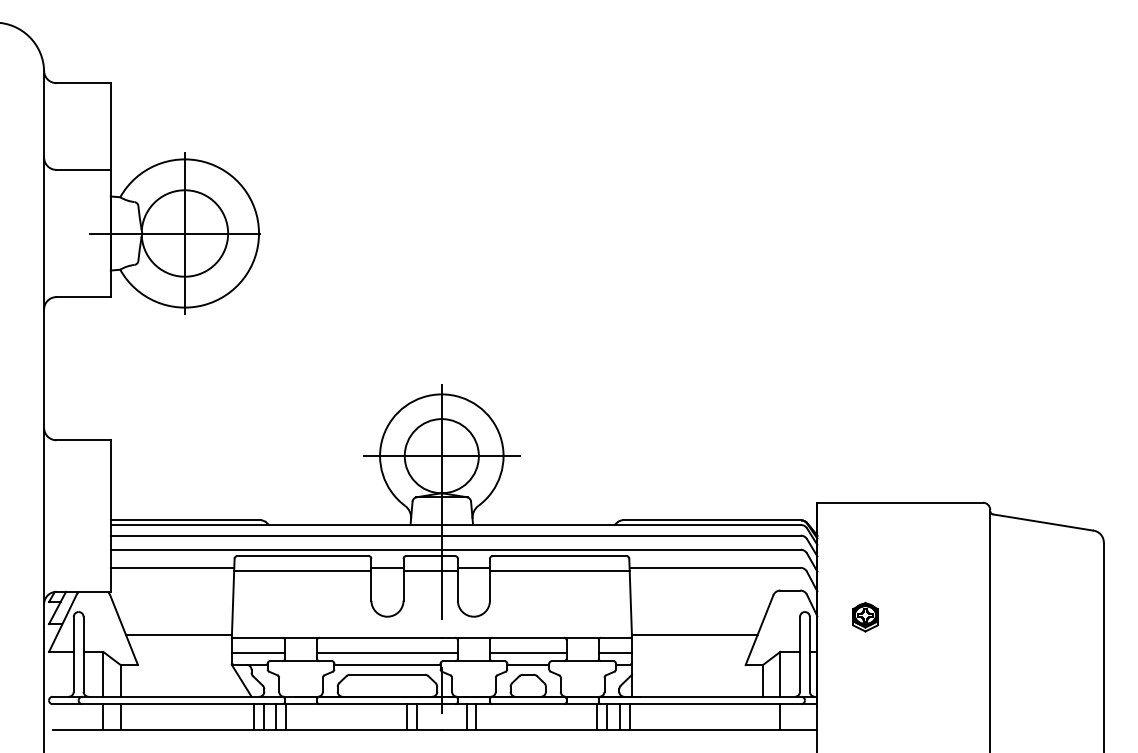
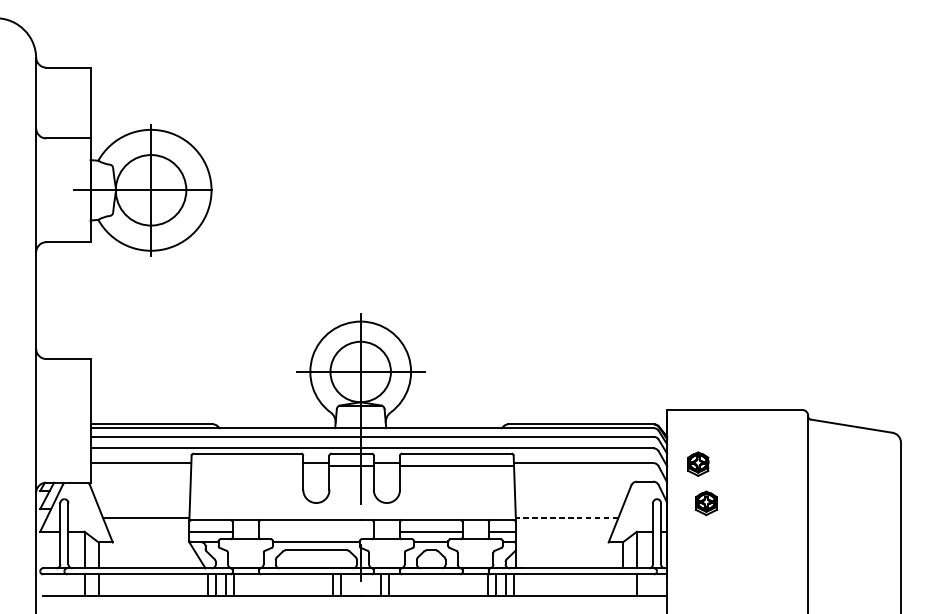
part: (855, 568) -> (698, 463), added
line: (302, 571) -> (247, 466), removed
line: (694, 635) -> (566, 518), solid -> dashed
line: (387, 652) -> (316, 532), removed

